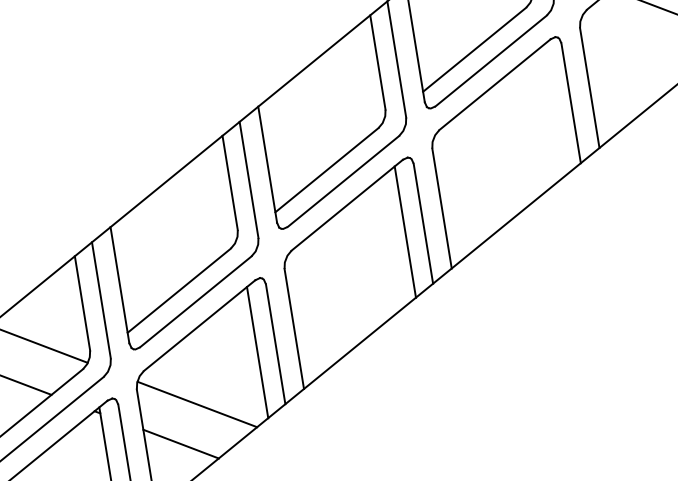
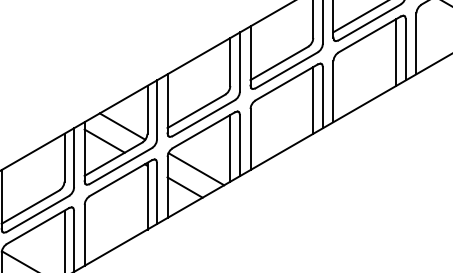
line: (553, 111) -> (396, 52), added

